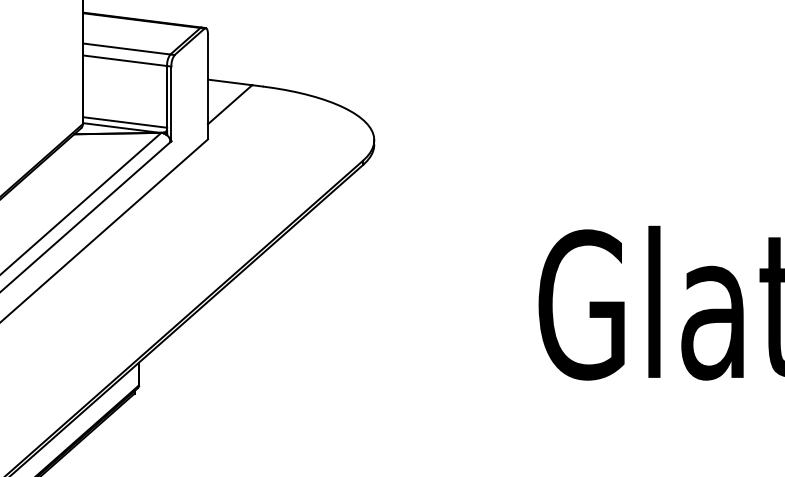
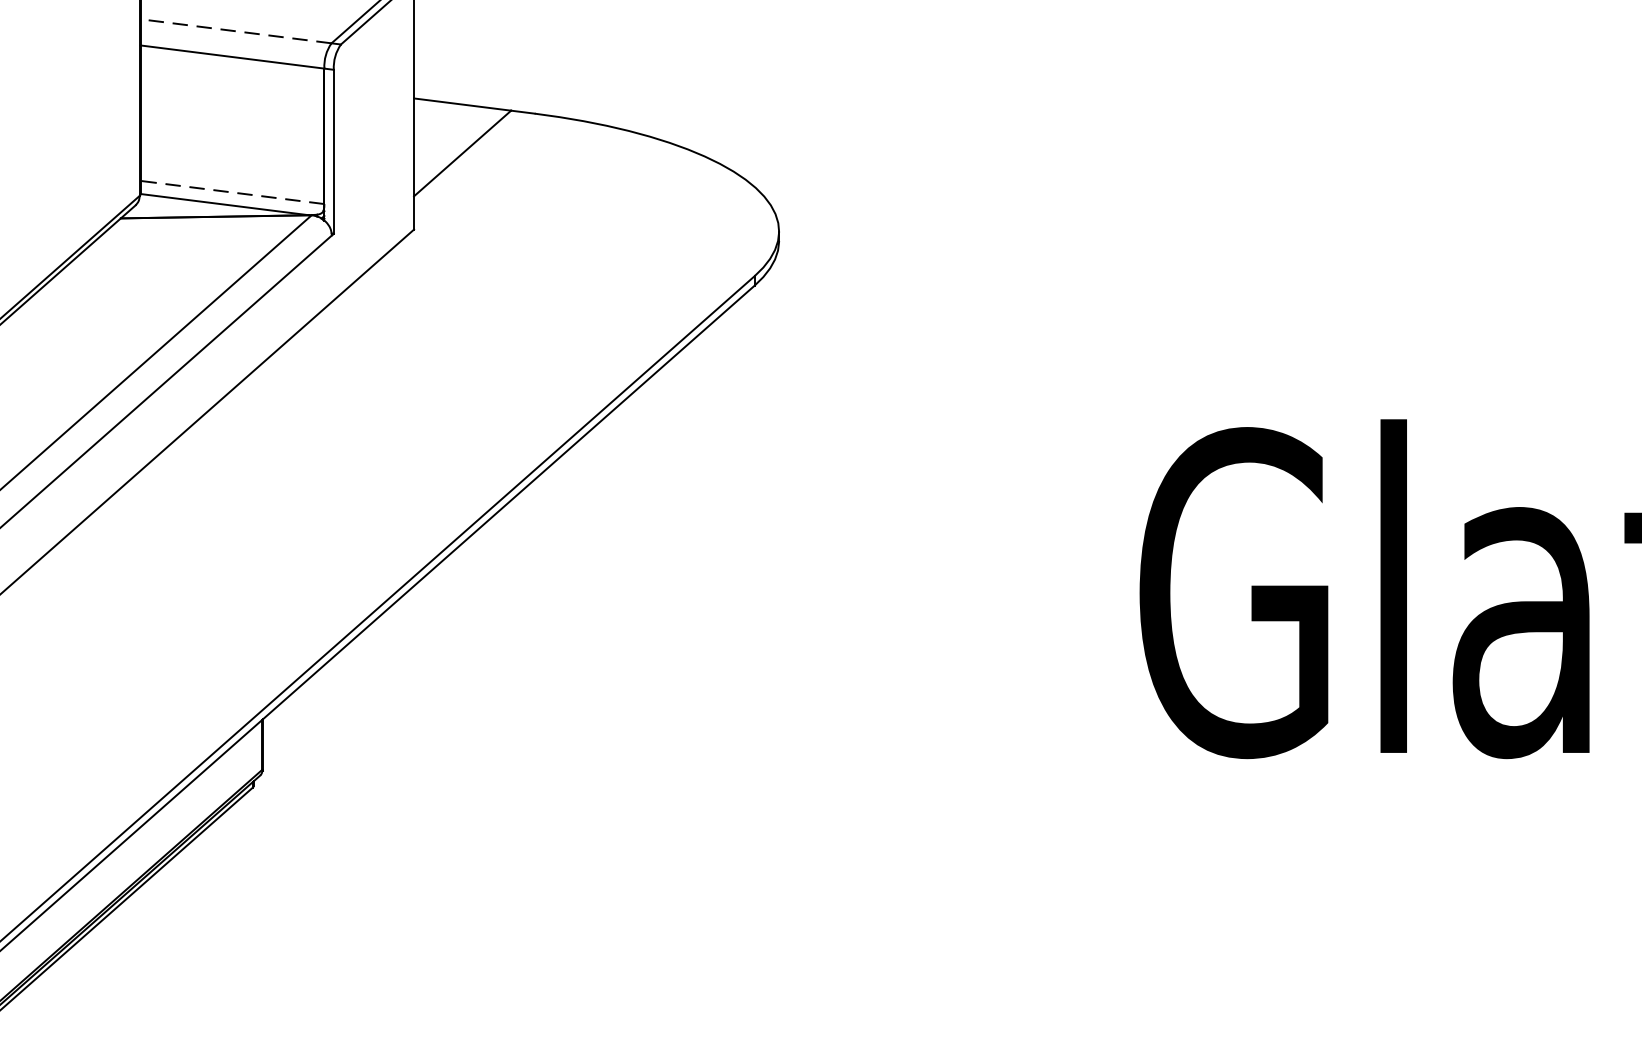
line: (126, 49) -> (235, 32), solid -> dashed
line: (124, 122) -> (230, 192), solid -> dashed

